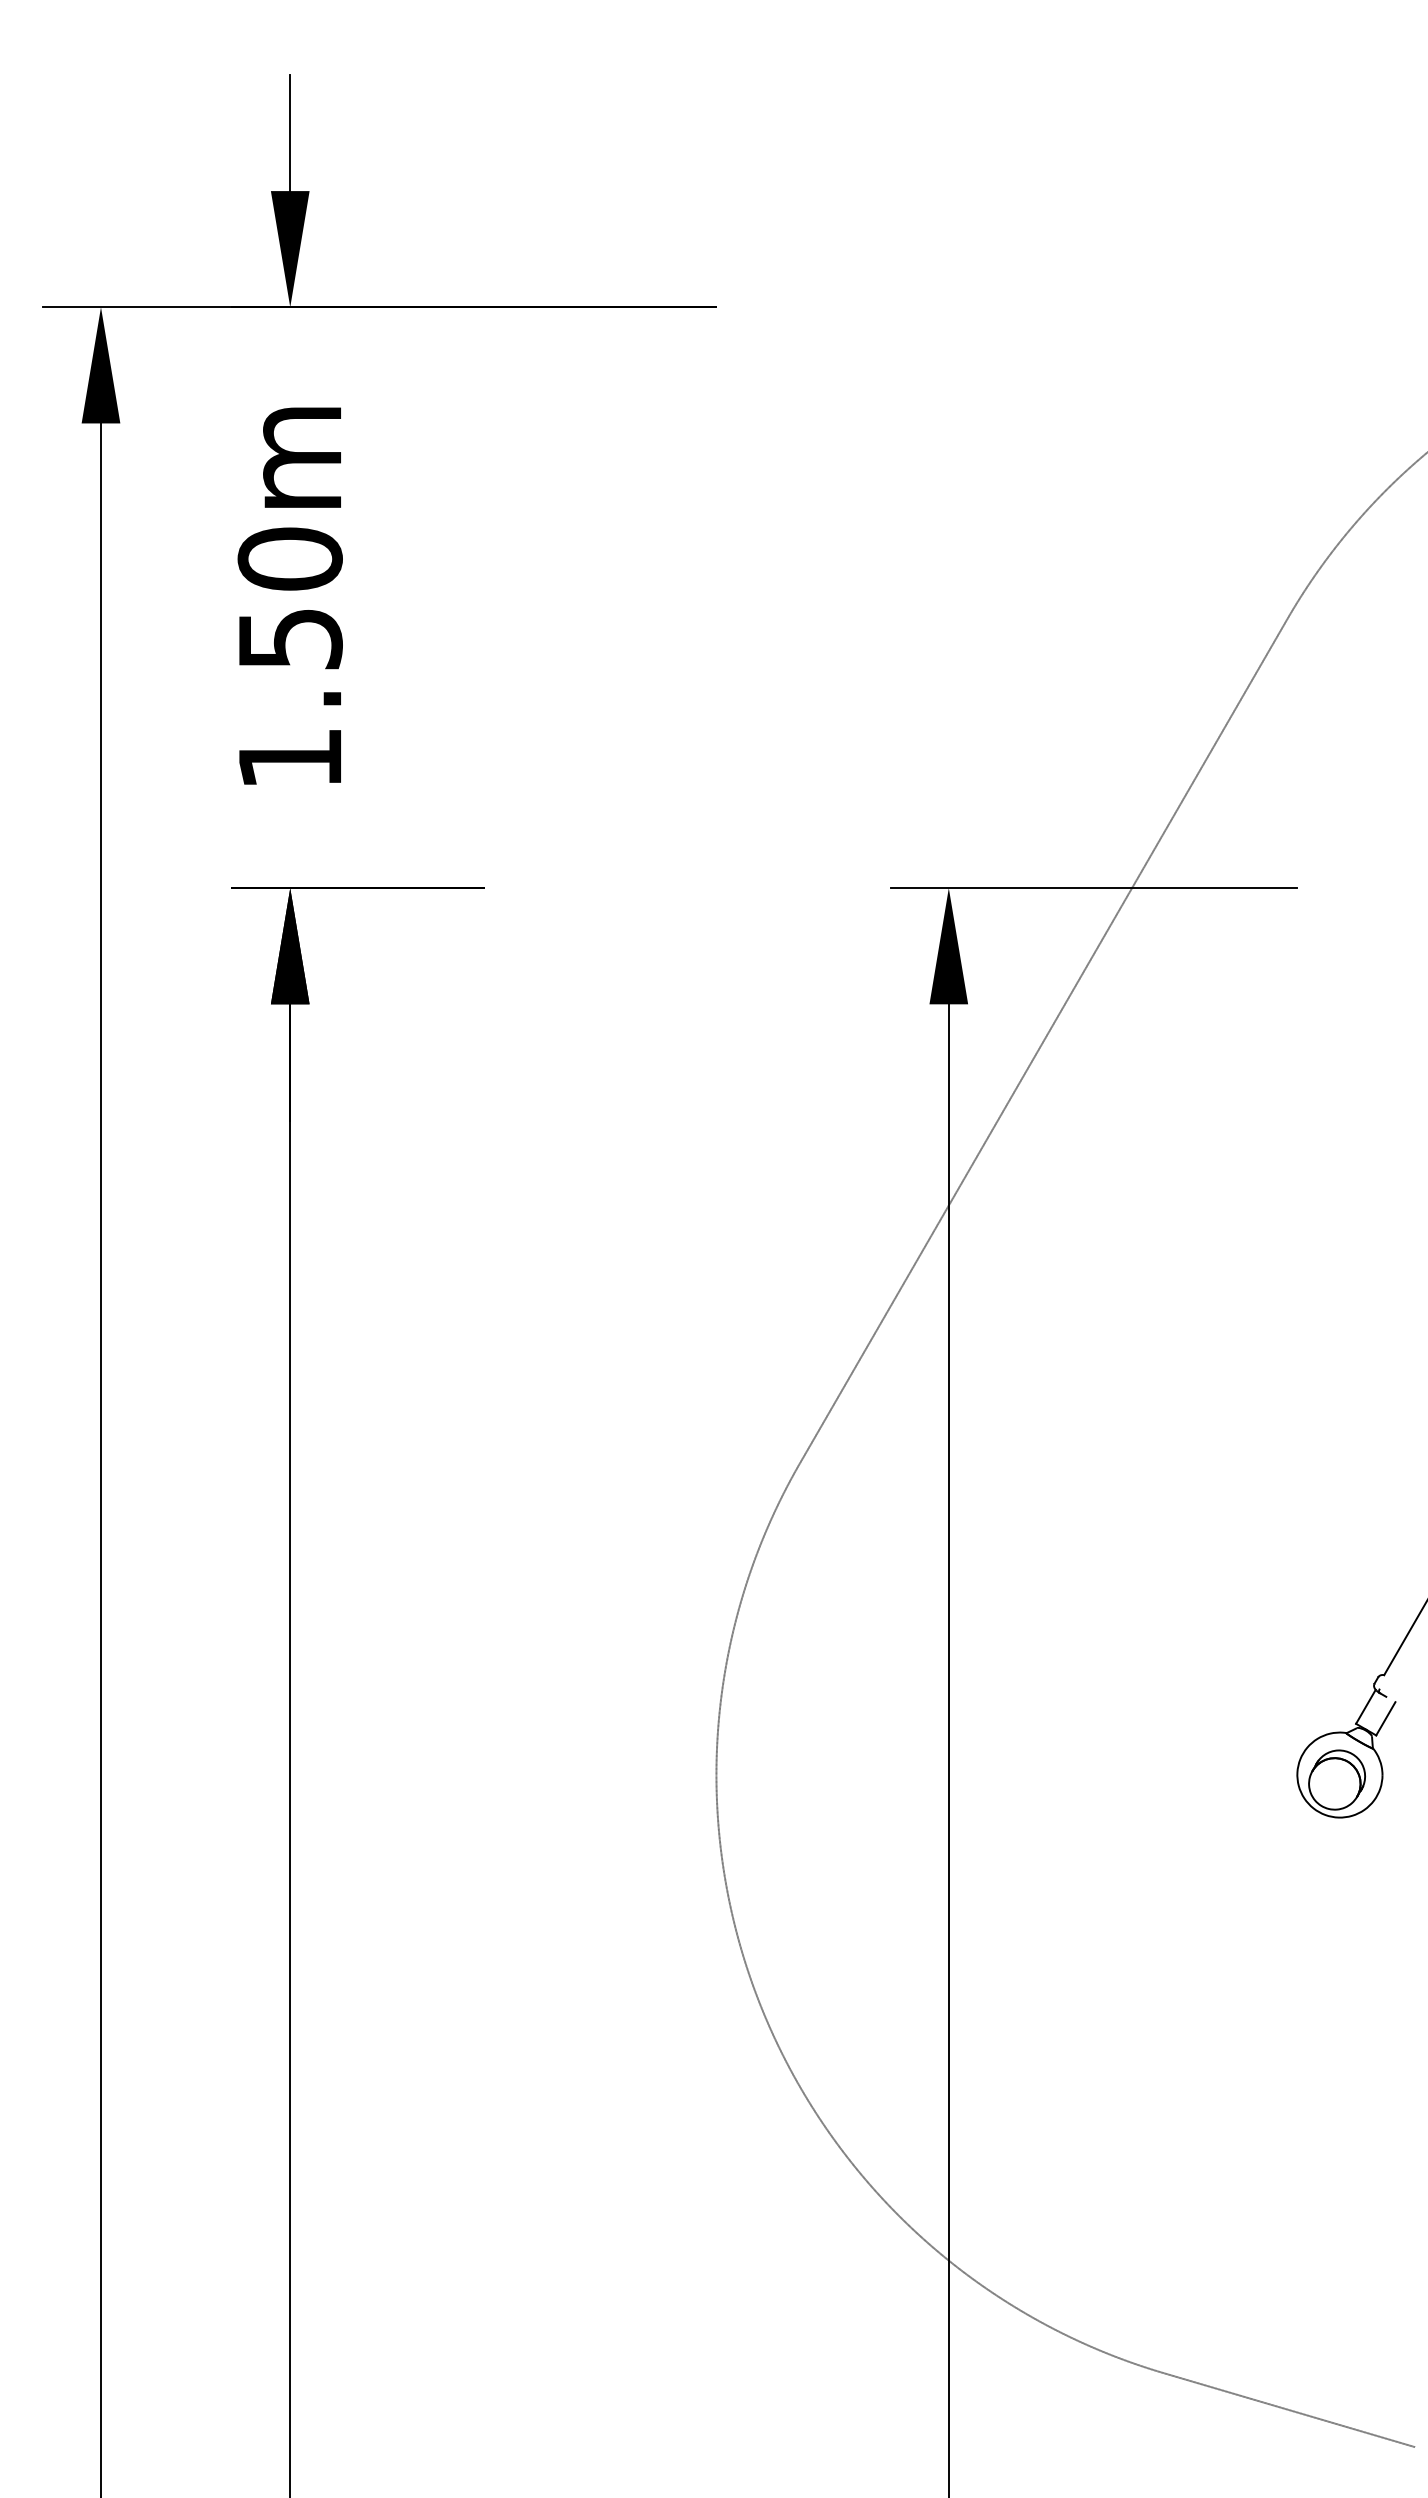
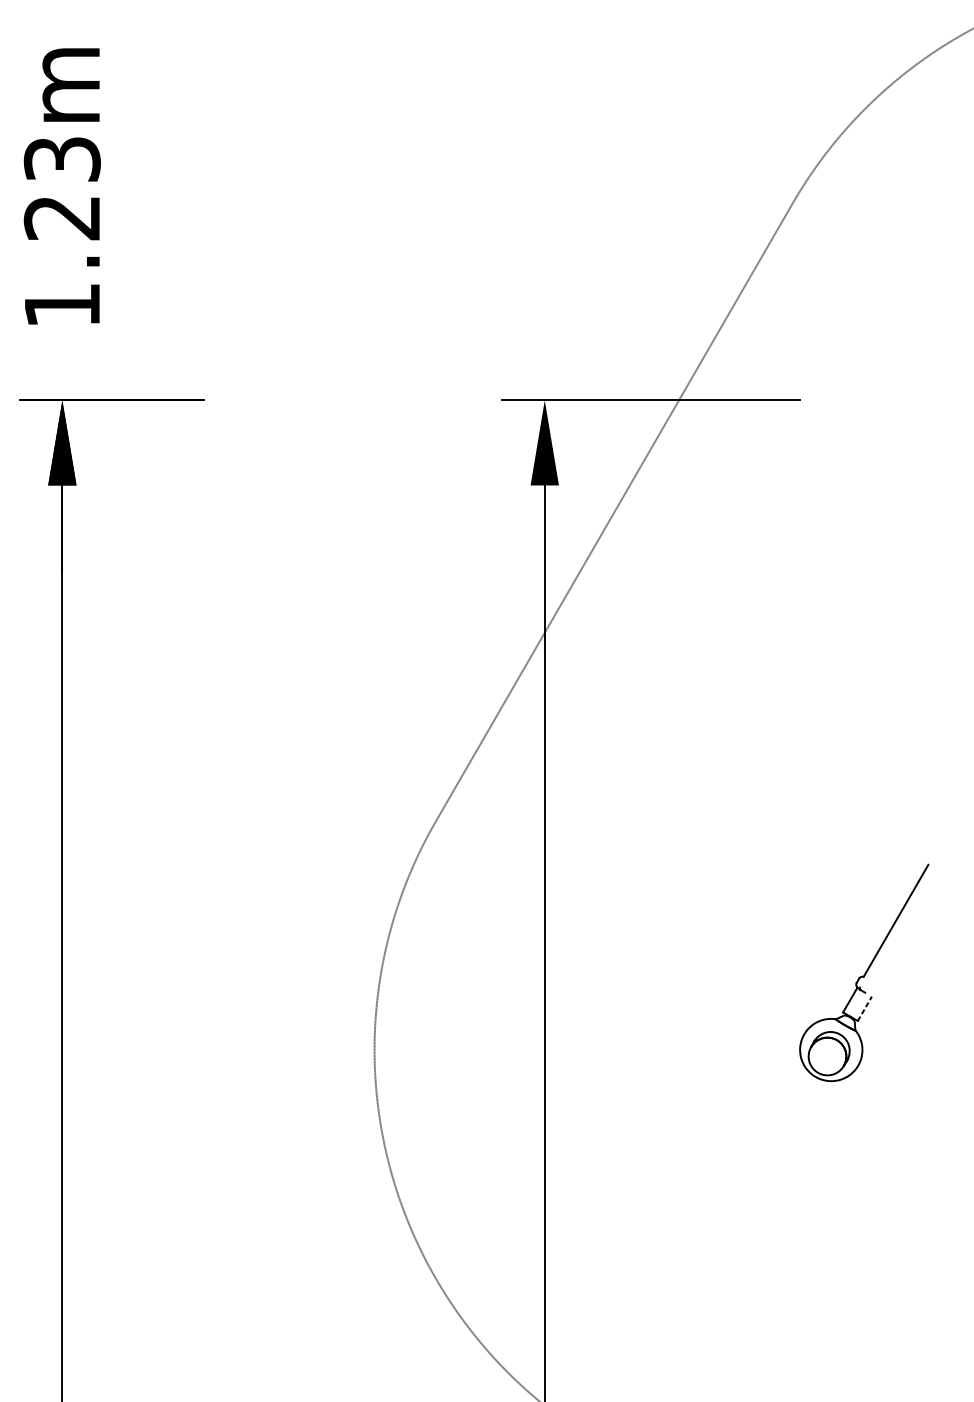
text: (289, 598) -> (61, 188), 1.50m -> 1.23m
line: (1386, 1718) -> (865, 1008), solid -> dashed

